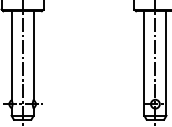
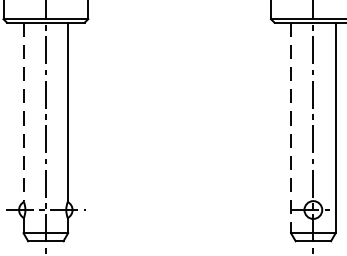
line: (11, 56) -> (23, 113), solid -> dashed
line: (144, 63) -> (291, 128), solid -> dashed

